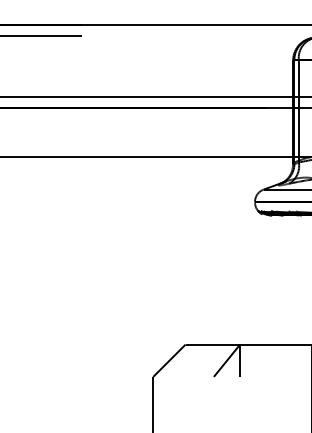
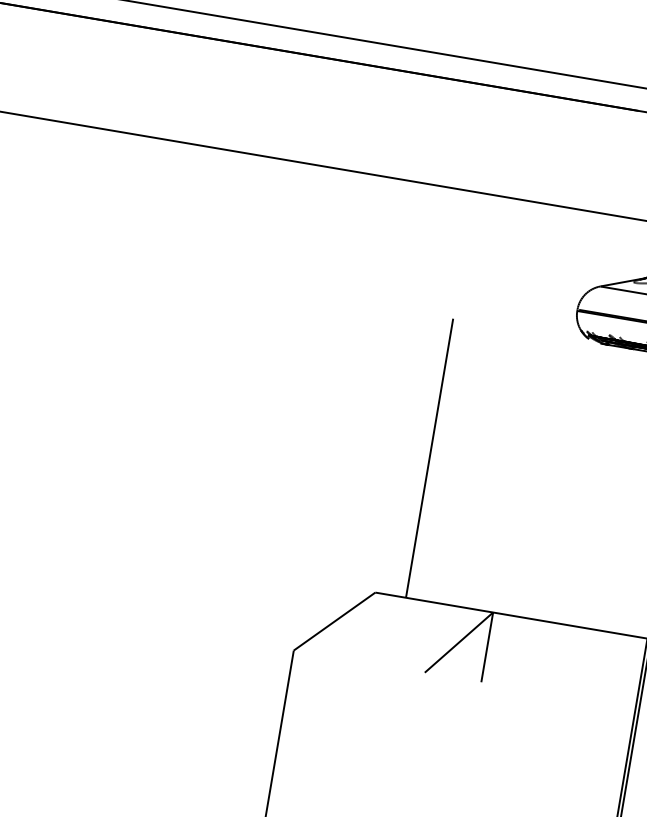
line: (199, 279) -> (429, 457), added

